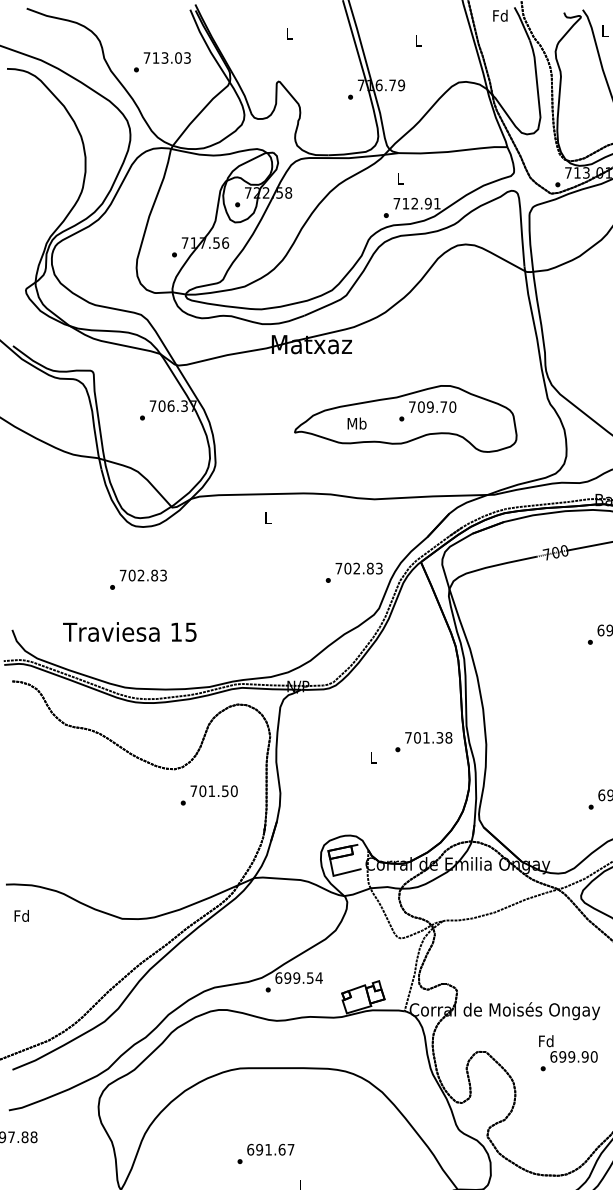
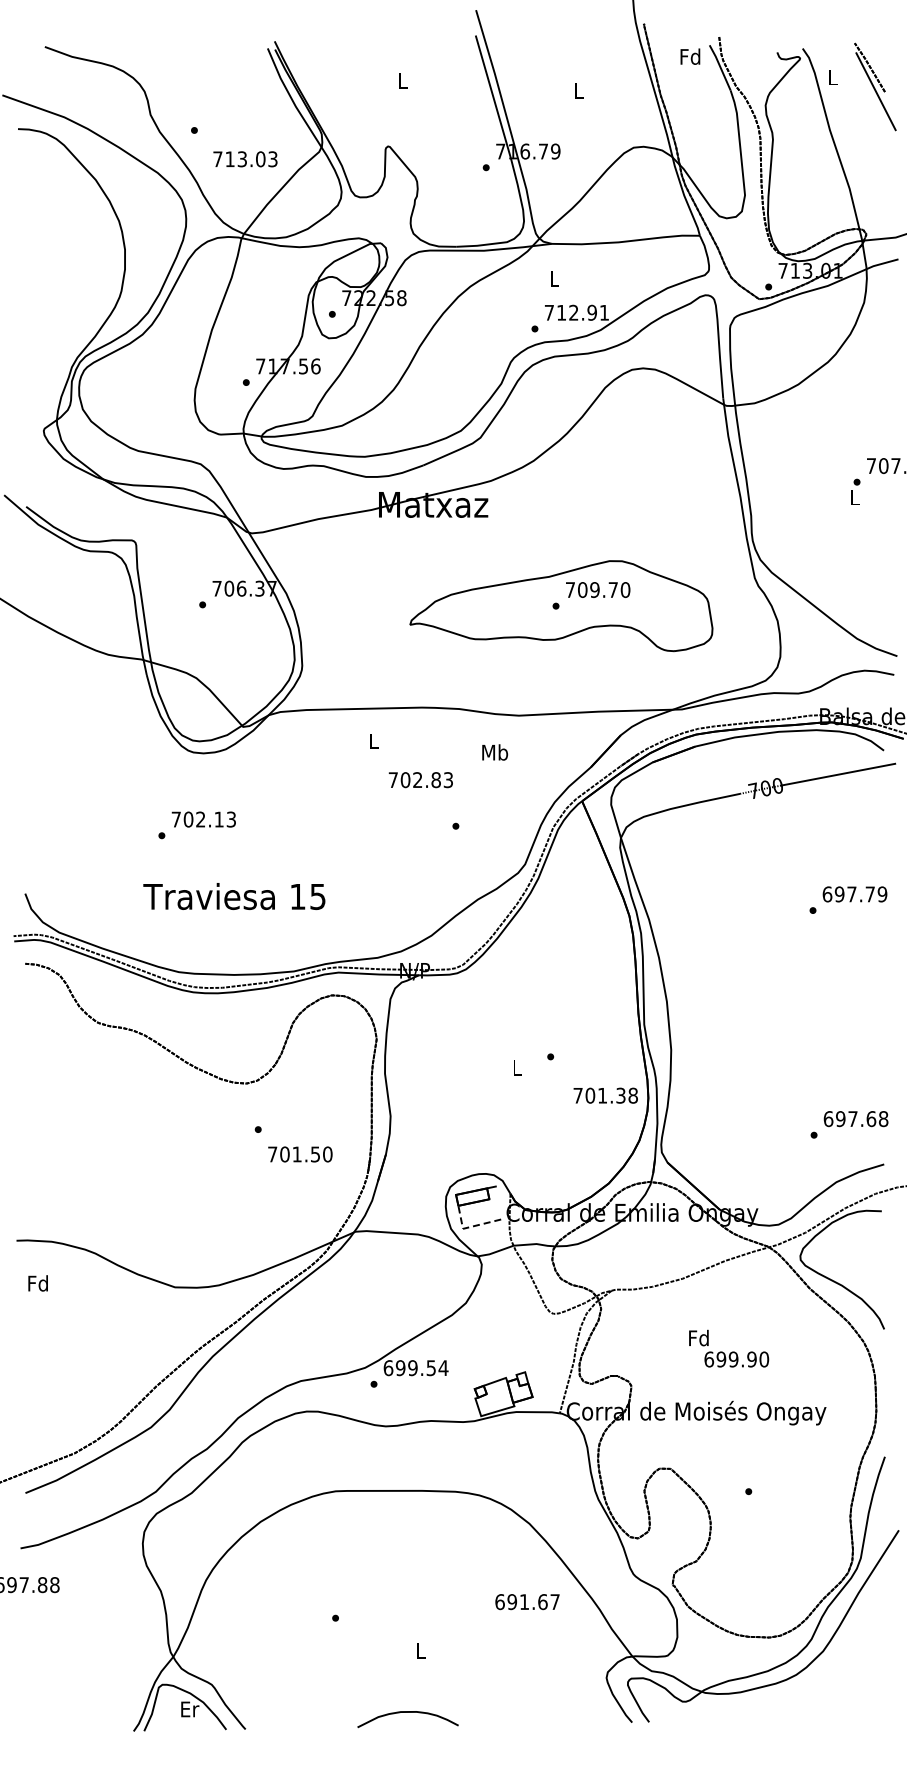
text: (167, 58) -> (245, 159), moved
text: (357, 423) -> (495, 752), moved
text: (358, 568) -> (420, 780), moved
text: (154, 575) -> (218, 819), 702.83 -> 702.13
text: (129, 632) -> (234, 896), moved
text: (428, 737) -> (605, 1095), moved
text: (214, 791) -> (300, 1154), moved
line: (338, 874) -> (469, 1227), solid -> dashed
text: (568, 1048) -> (729, 1348), moved
text: (270, 1150) -> (527, 1602), moved

